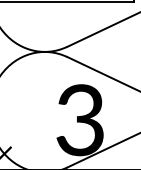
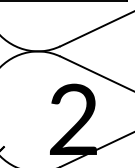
text: (79, 120) -> (72, 119), 3 -> 2

